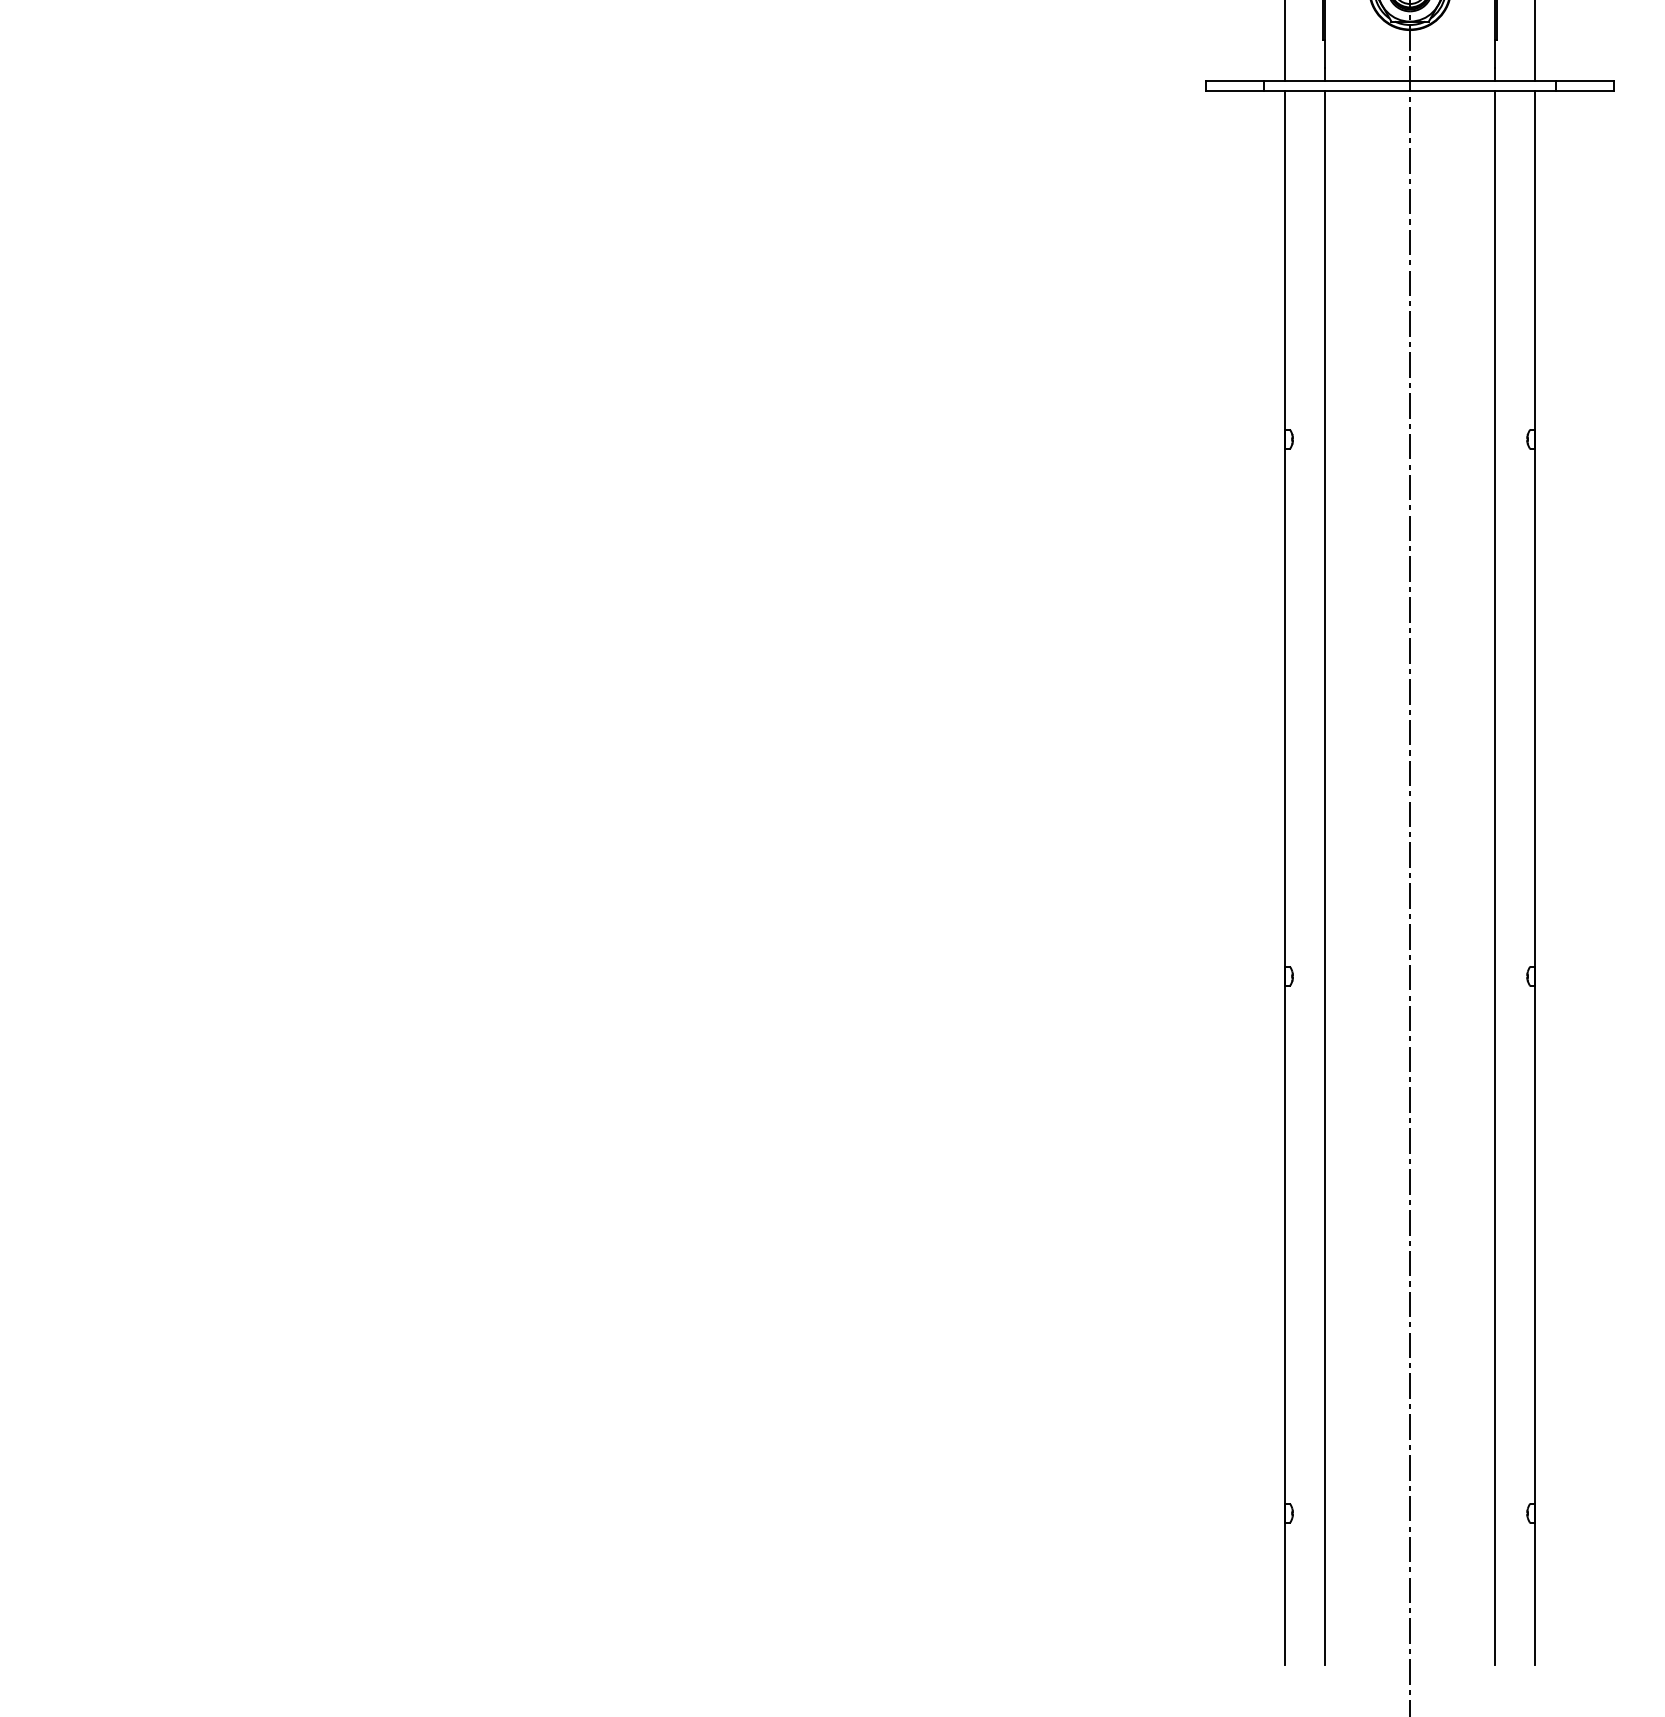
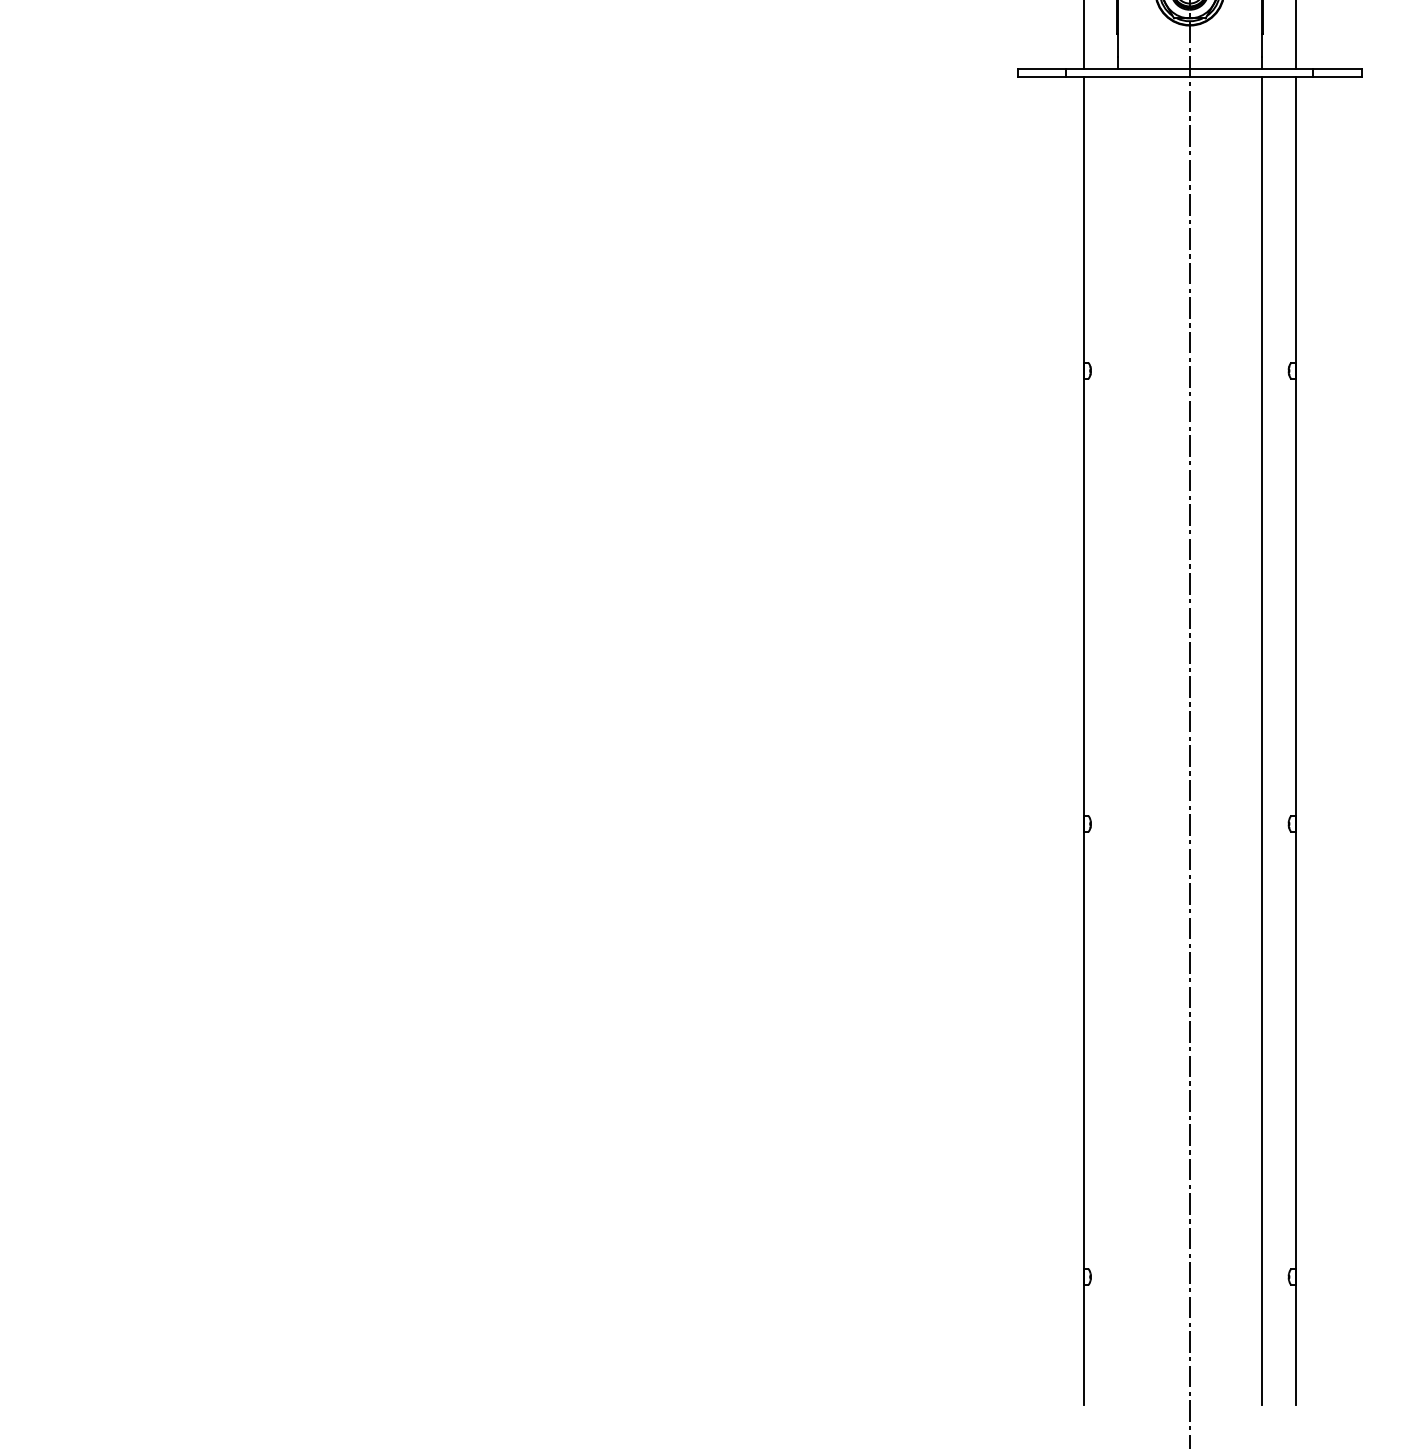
line: (1325, 878) -> (1118, 741), removed

